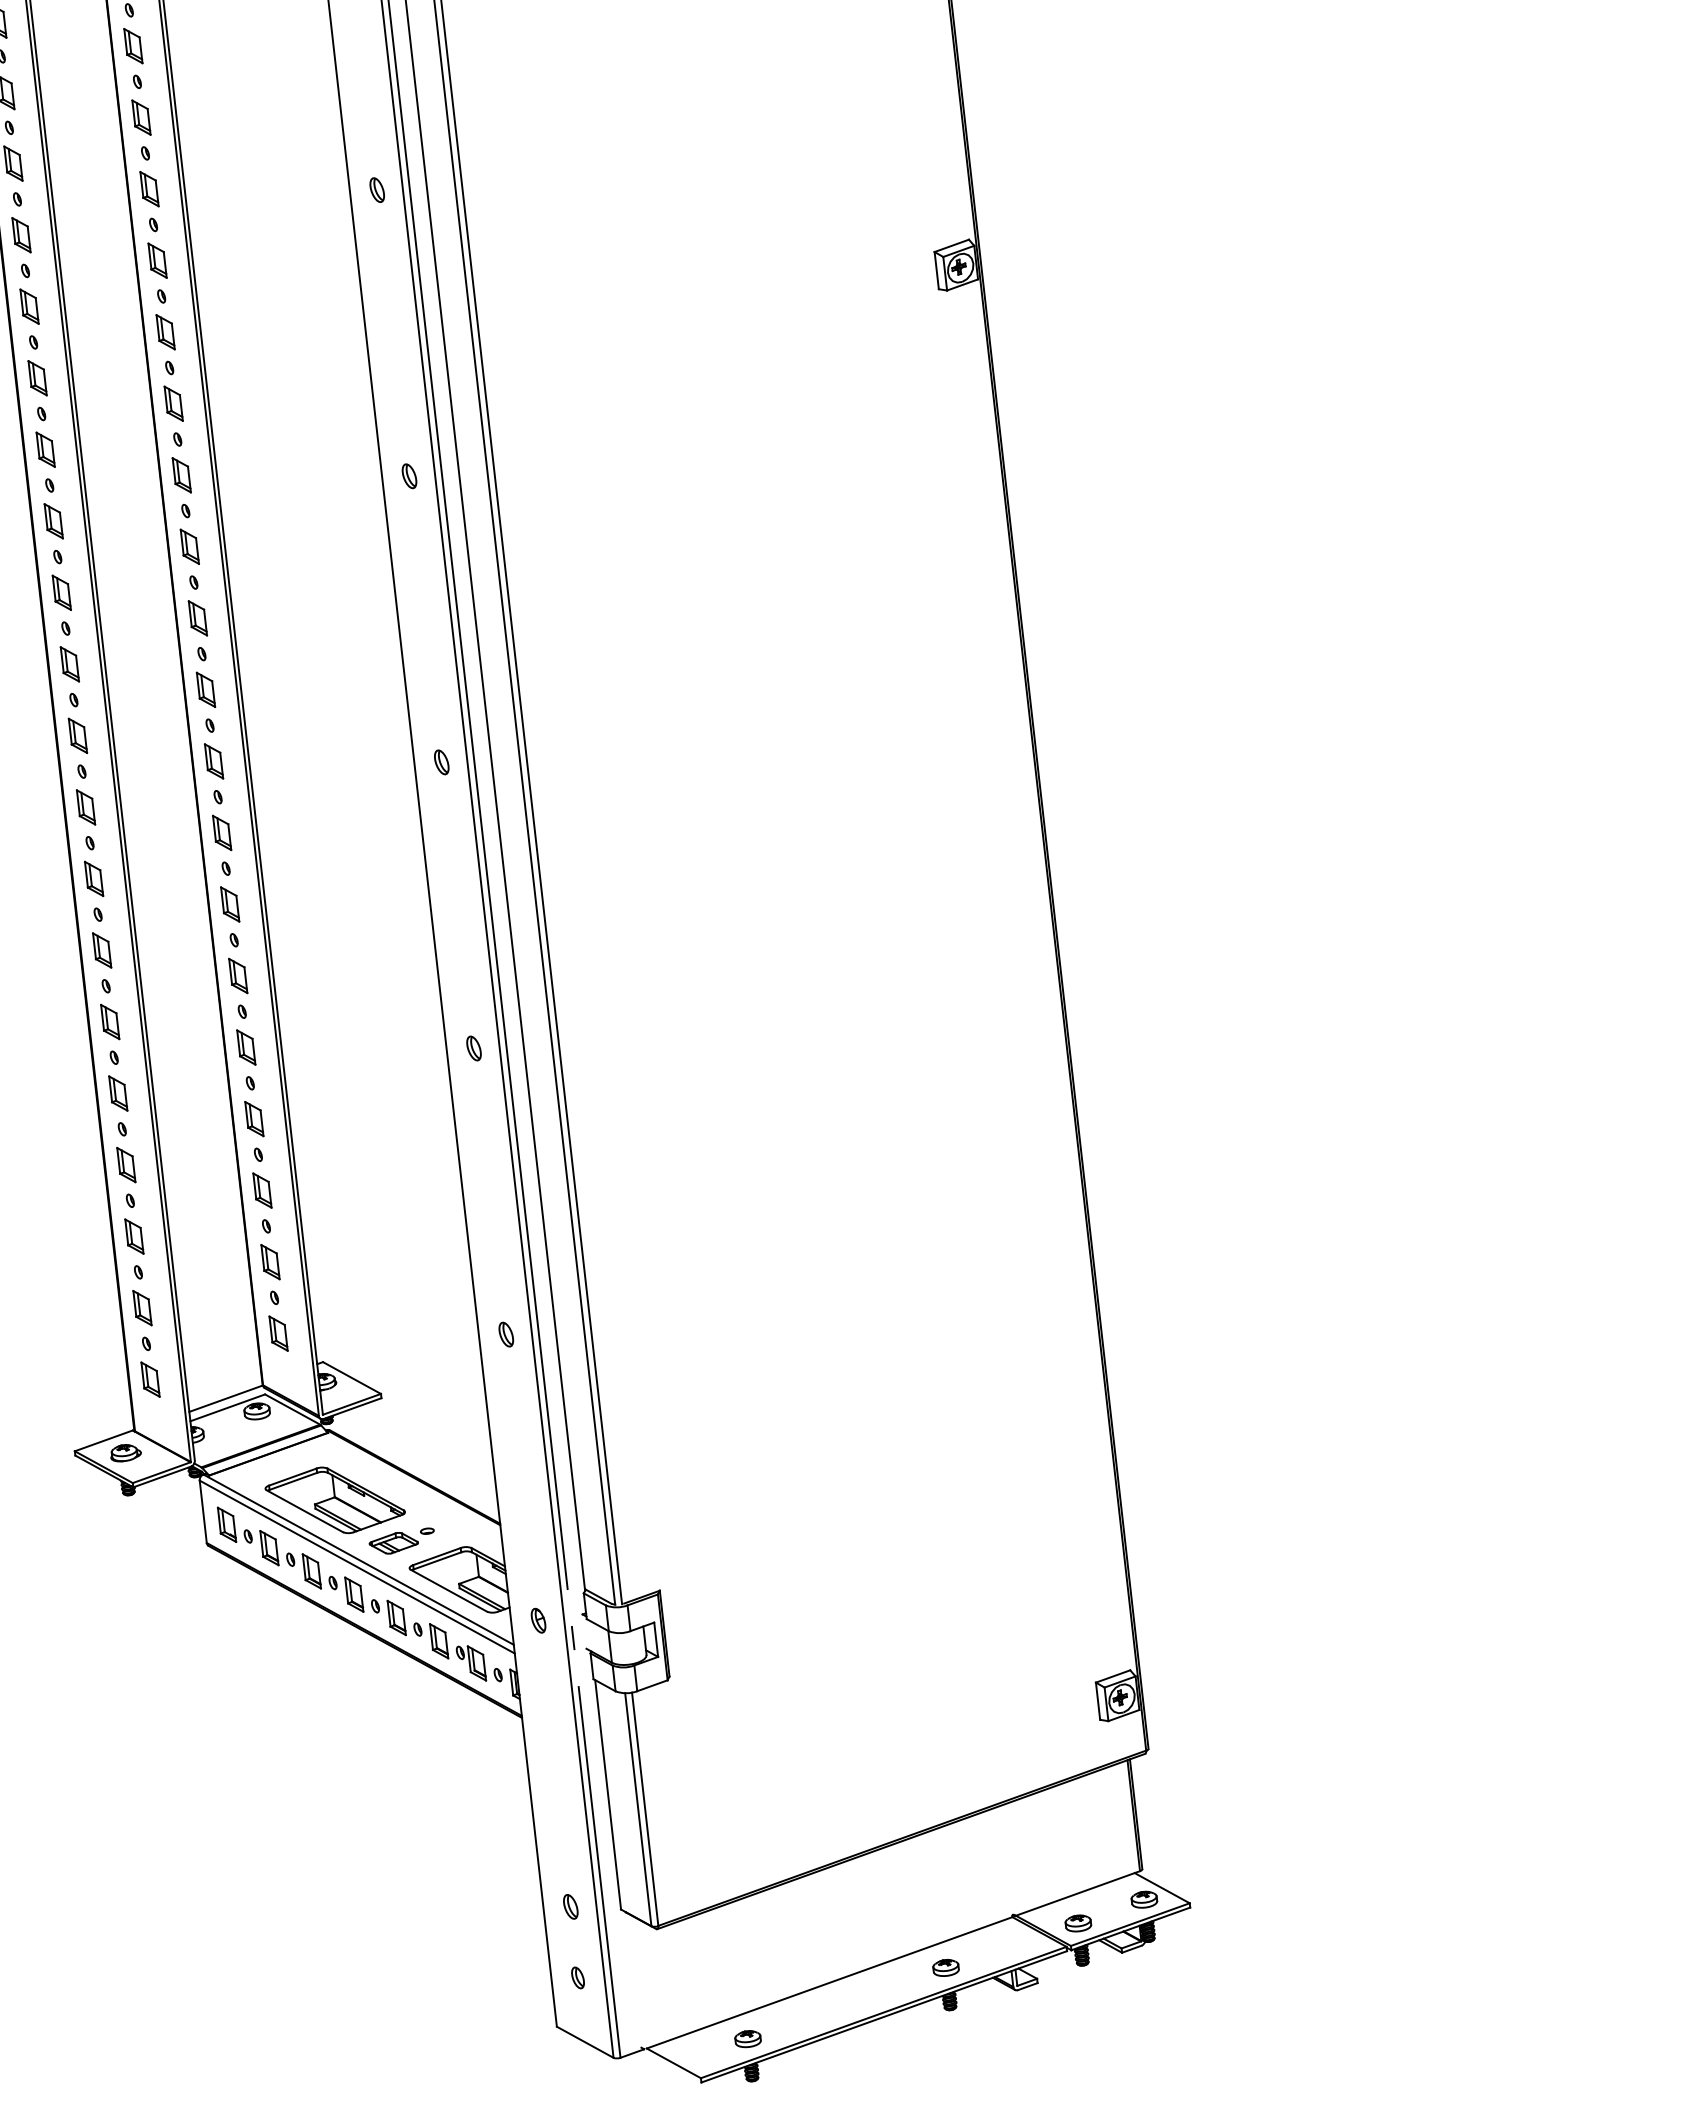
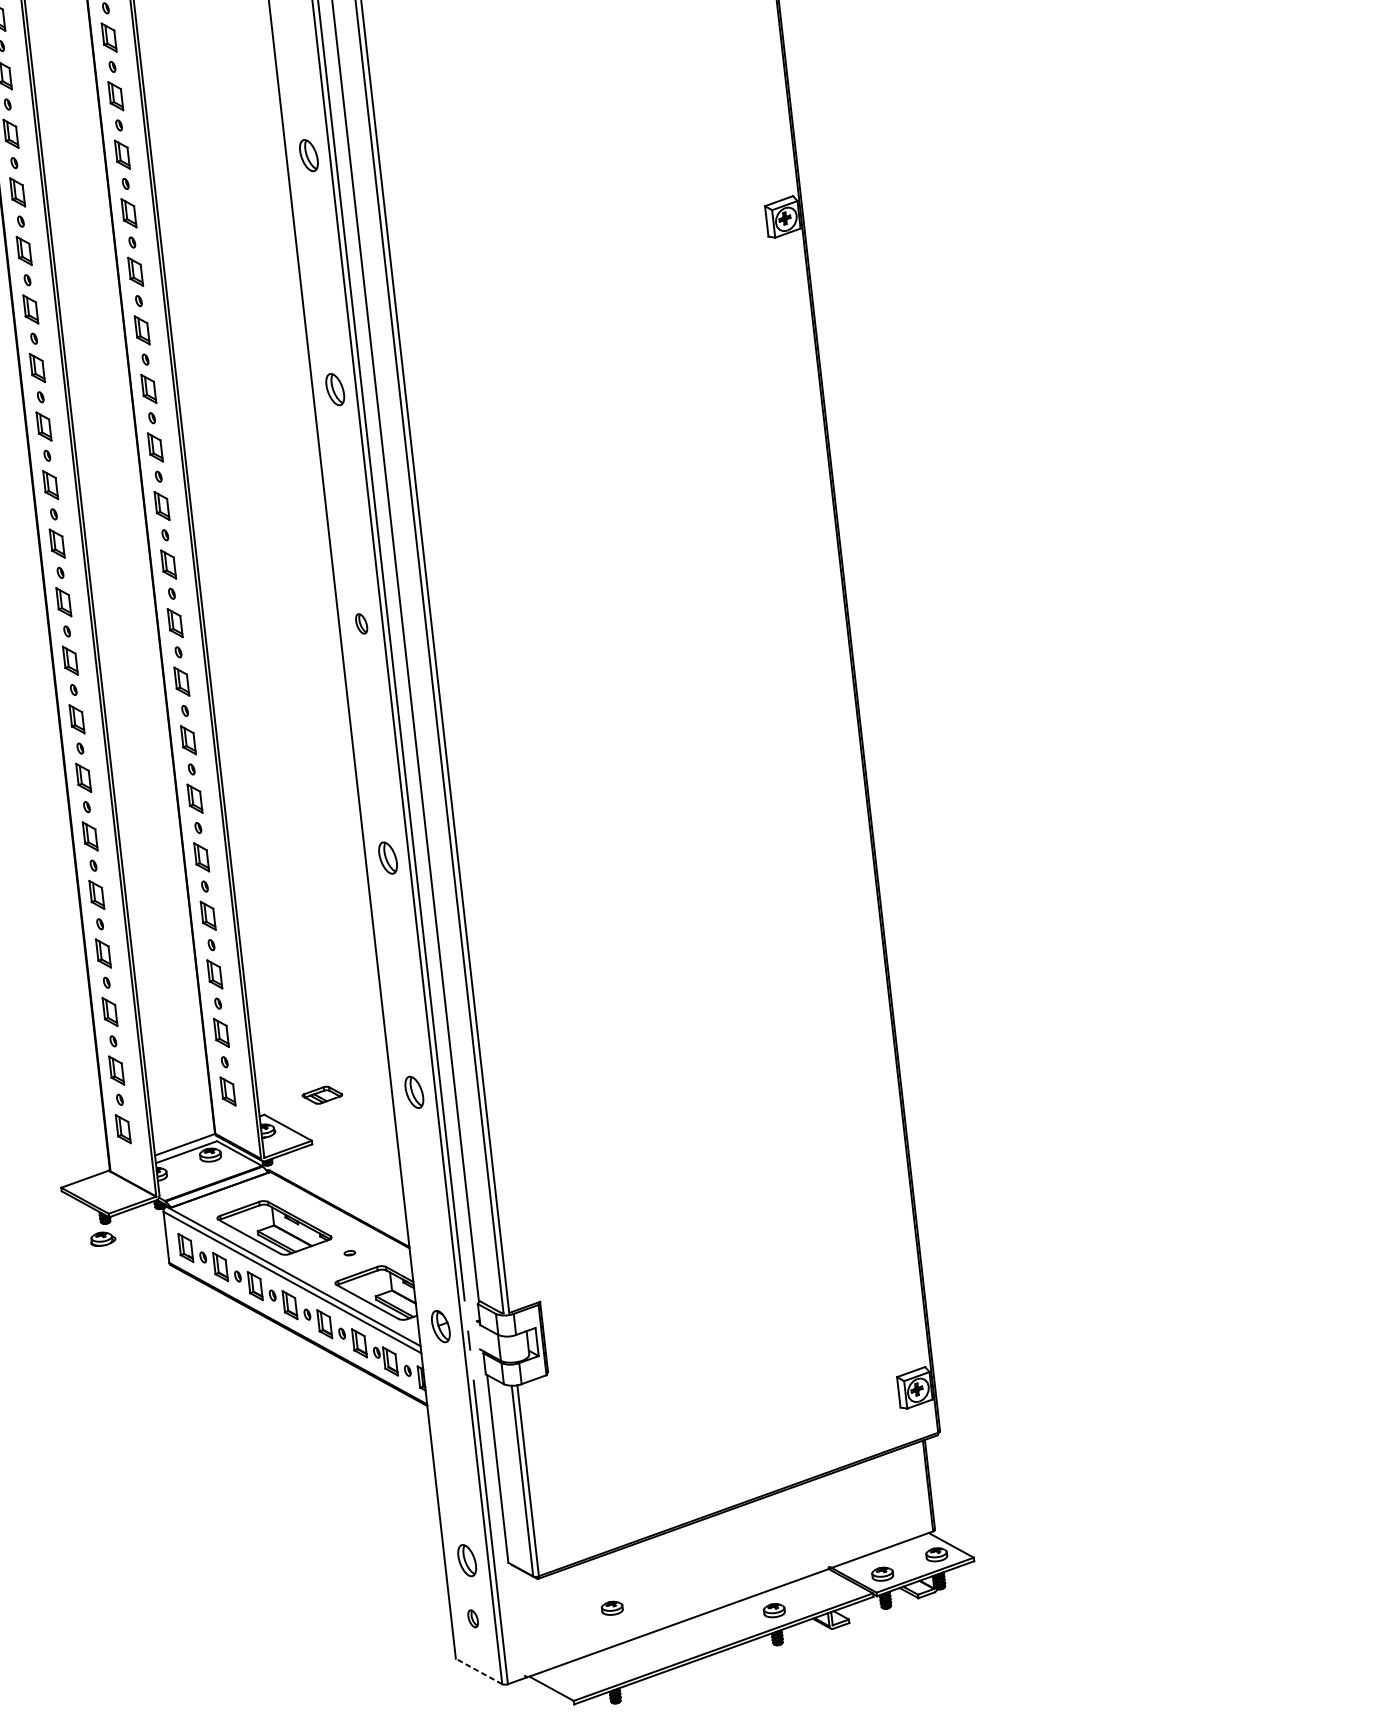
part: (376, 189) -> (308, 154), size x1.6
part: (409, 476) -> (335, 389), size x1.6
part: (473, 1048) -> (387, 858), size x1.6
part: (506, 1334) -> (414, 1092), size x1.6
part: (125, 1453) -> (102, 1239), moved
part: (393, 1543) -> (322, 1095), moved
part: (538, 1620) -> (440, 1326), size x1.6
part: (570, 1906) -> (467, 1560), size x1.6
part: (747, 2039) -> (611, 1608), moved
line: (584, 2042) -> (478, 1671), solid -> dashed

